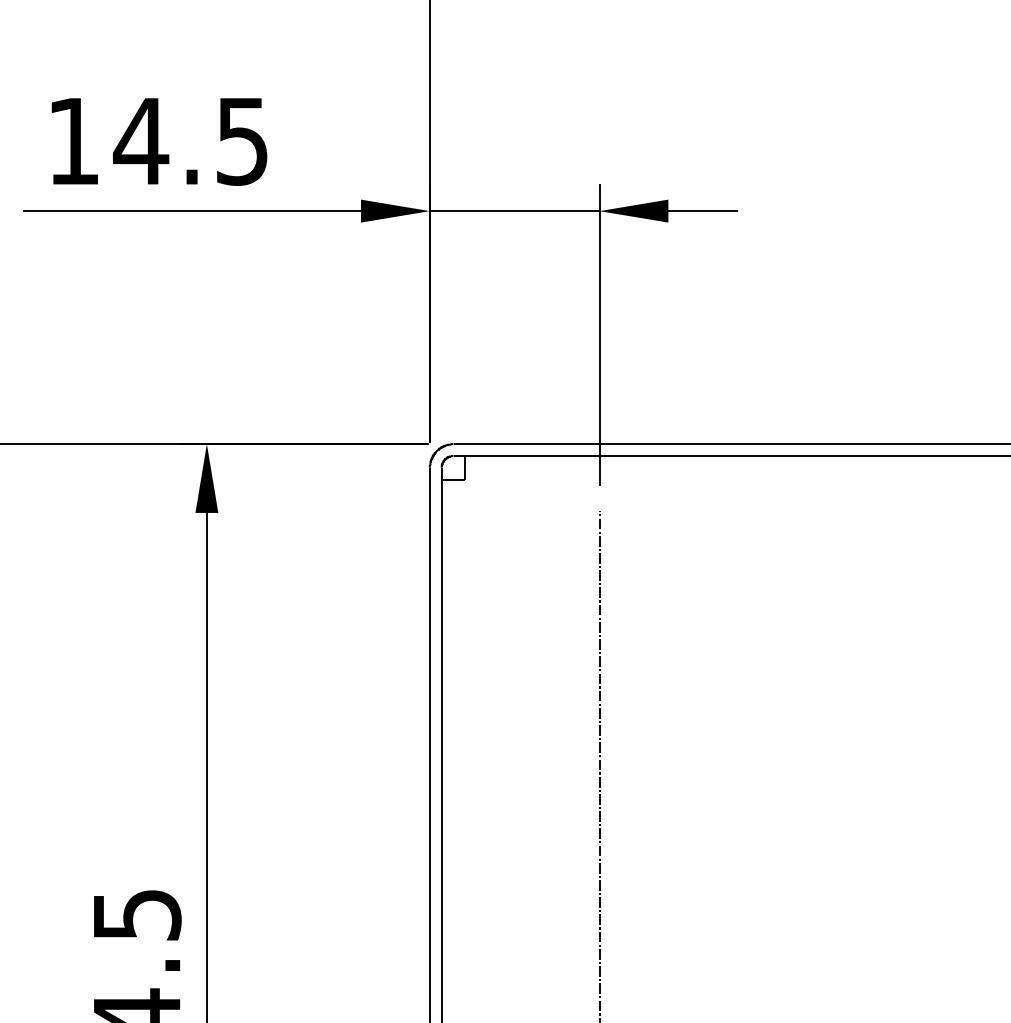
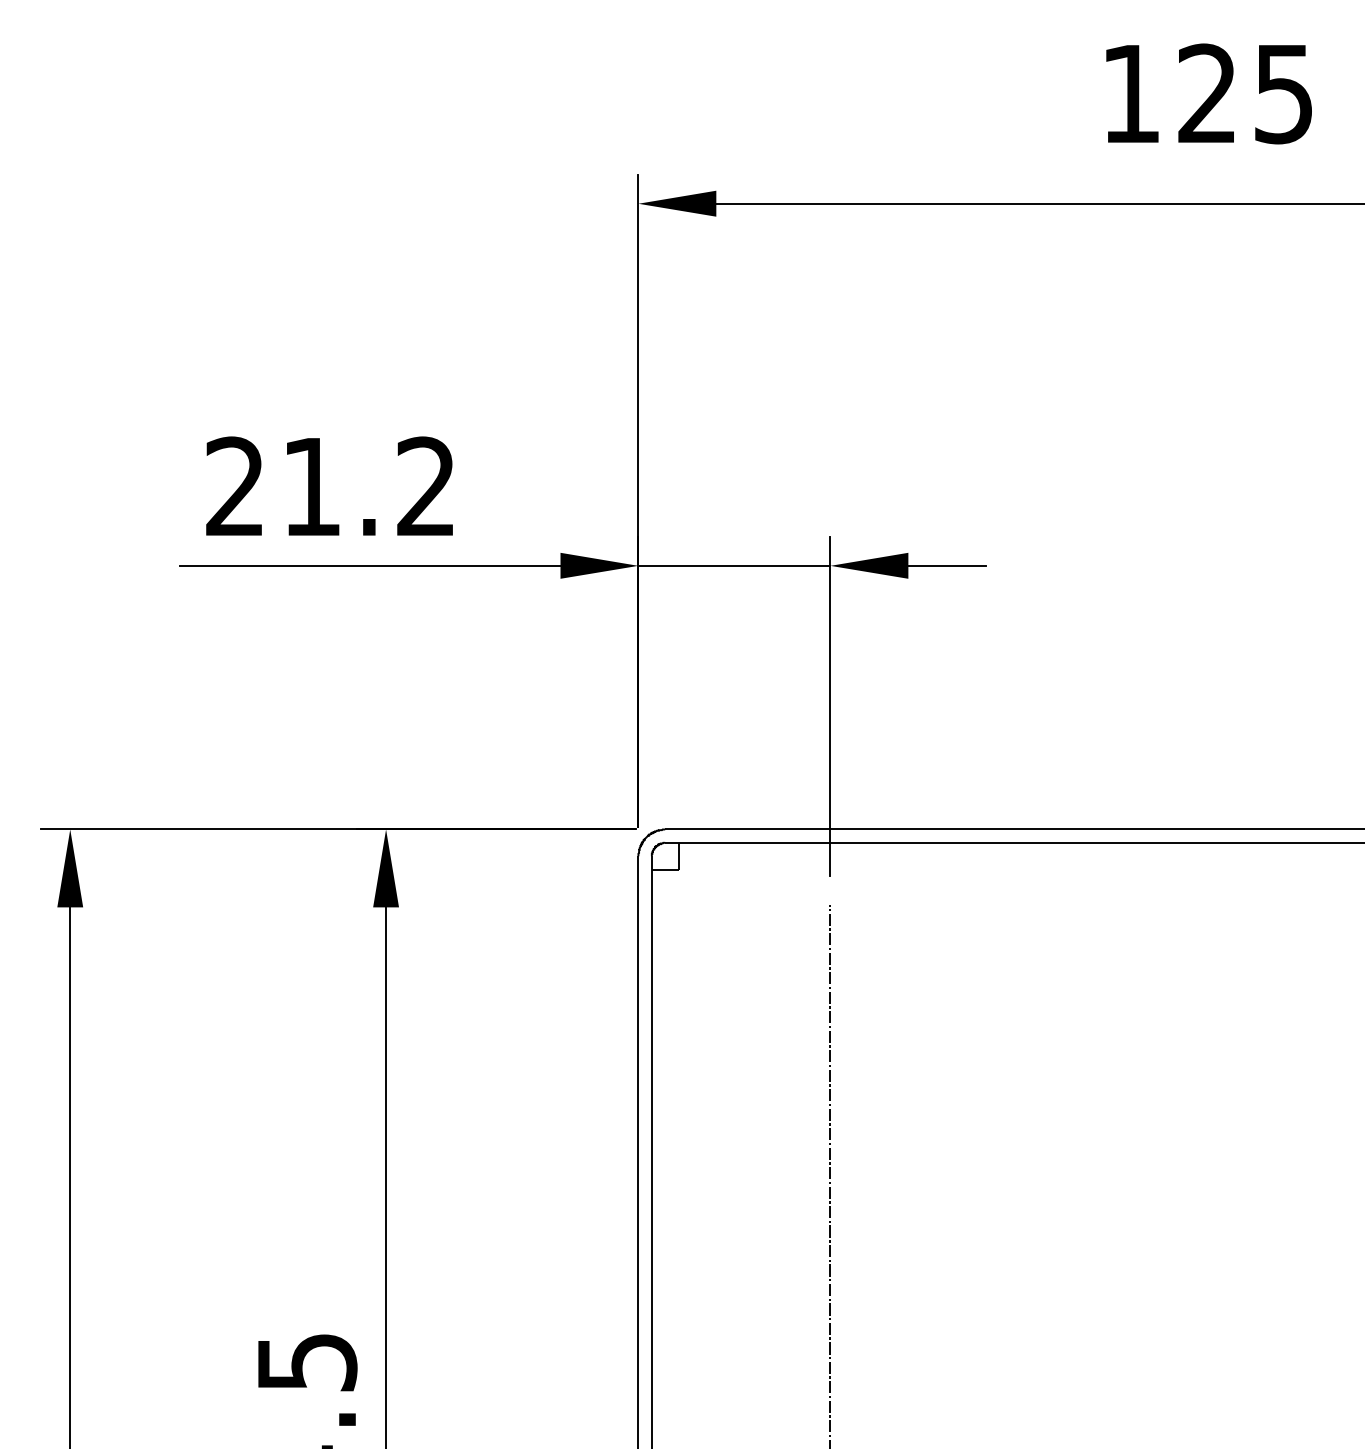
text: (157, 141) -> (330, 486), 14.5 -> 21.2

